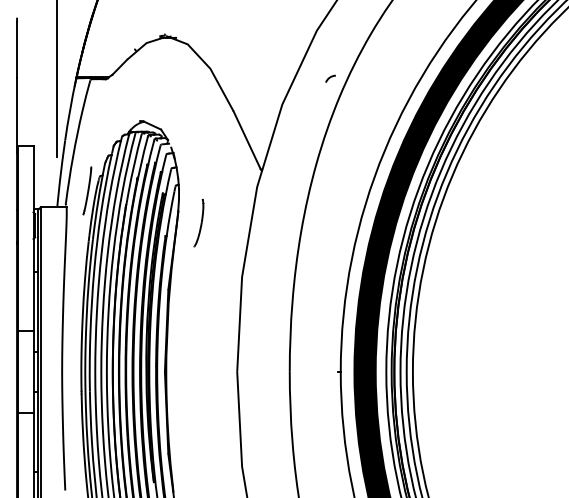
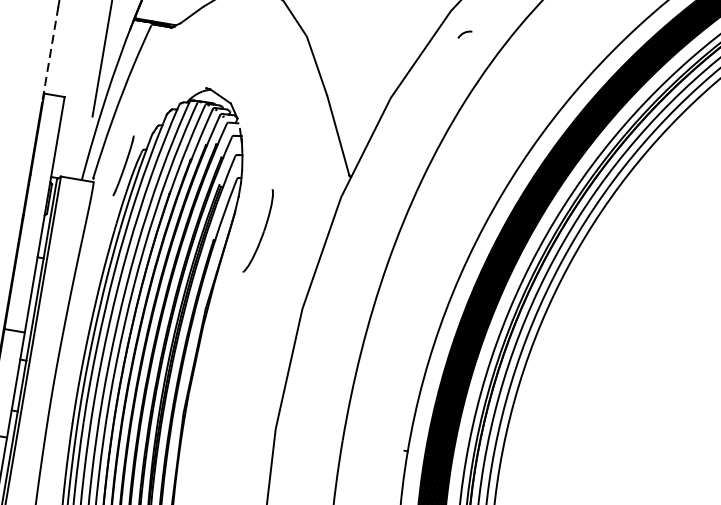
arc: (330, 78) -> (464, 34), moved
line: (17, 115) -> (50, 54), solid -> dashed
part: (198, 222) -> (258, 230), size x1.4

